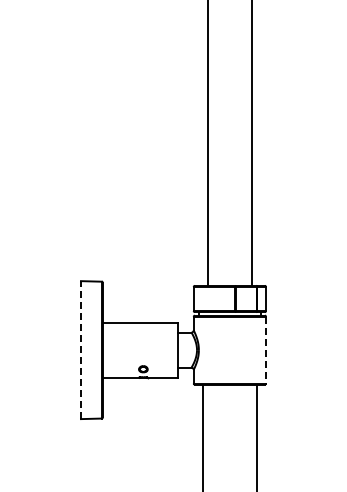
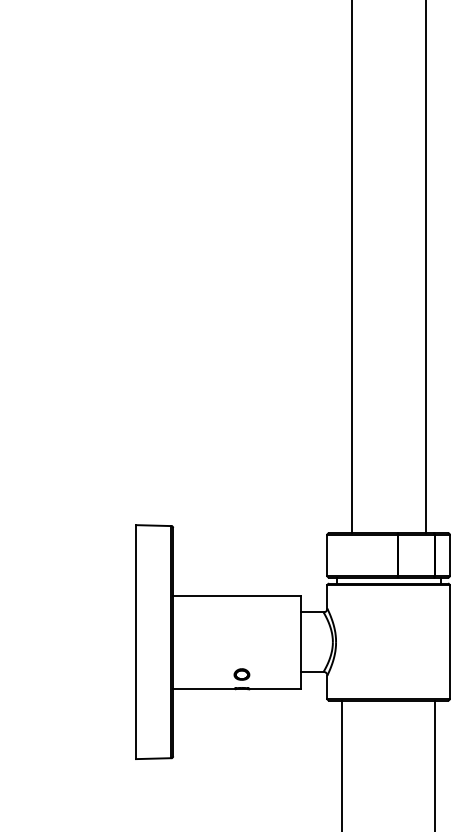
line: (80, 350) -> (135, 642), dashed -> solid
line: (266, 350) -> (450, 642), dashed -> solid

